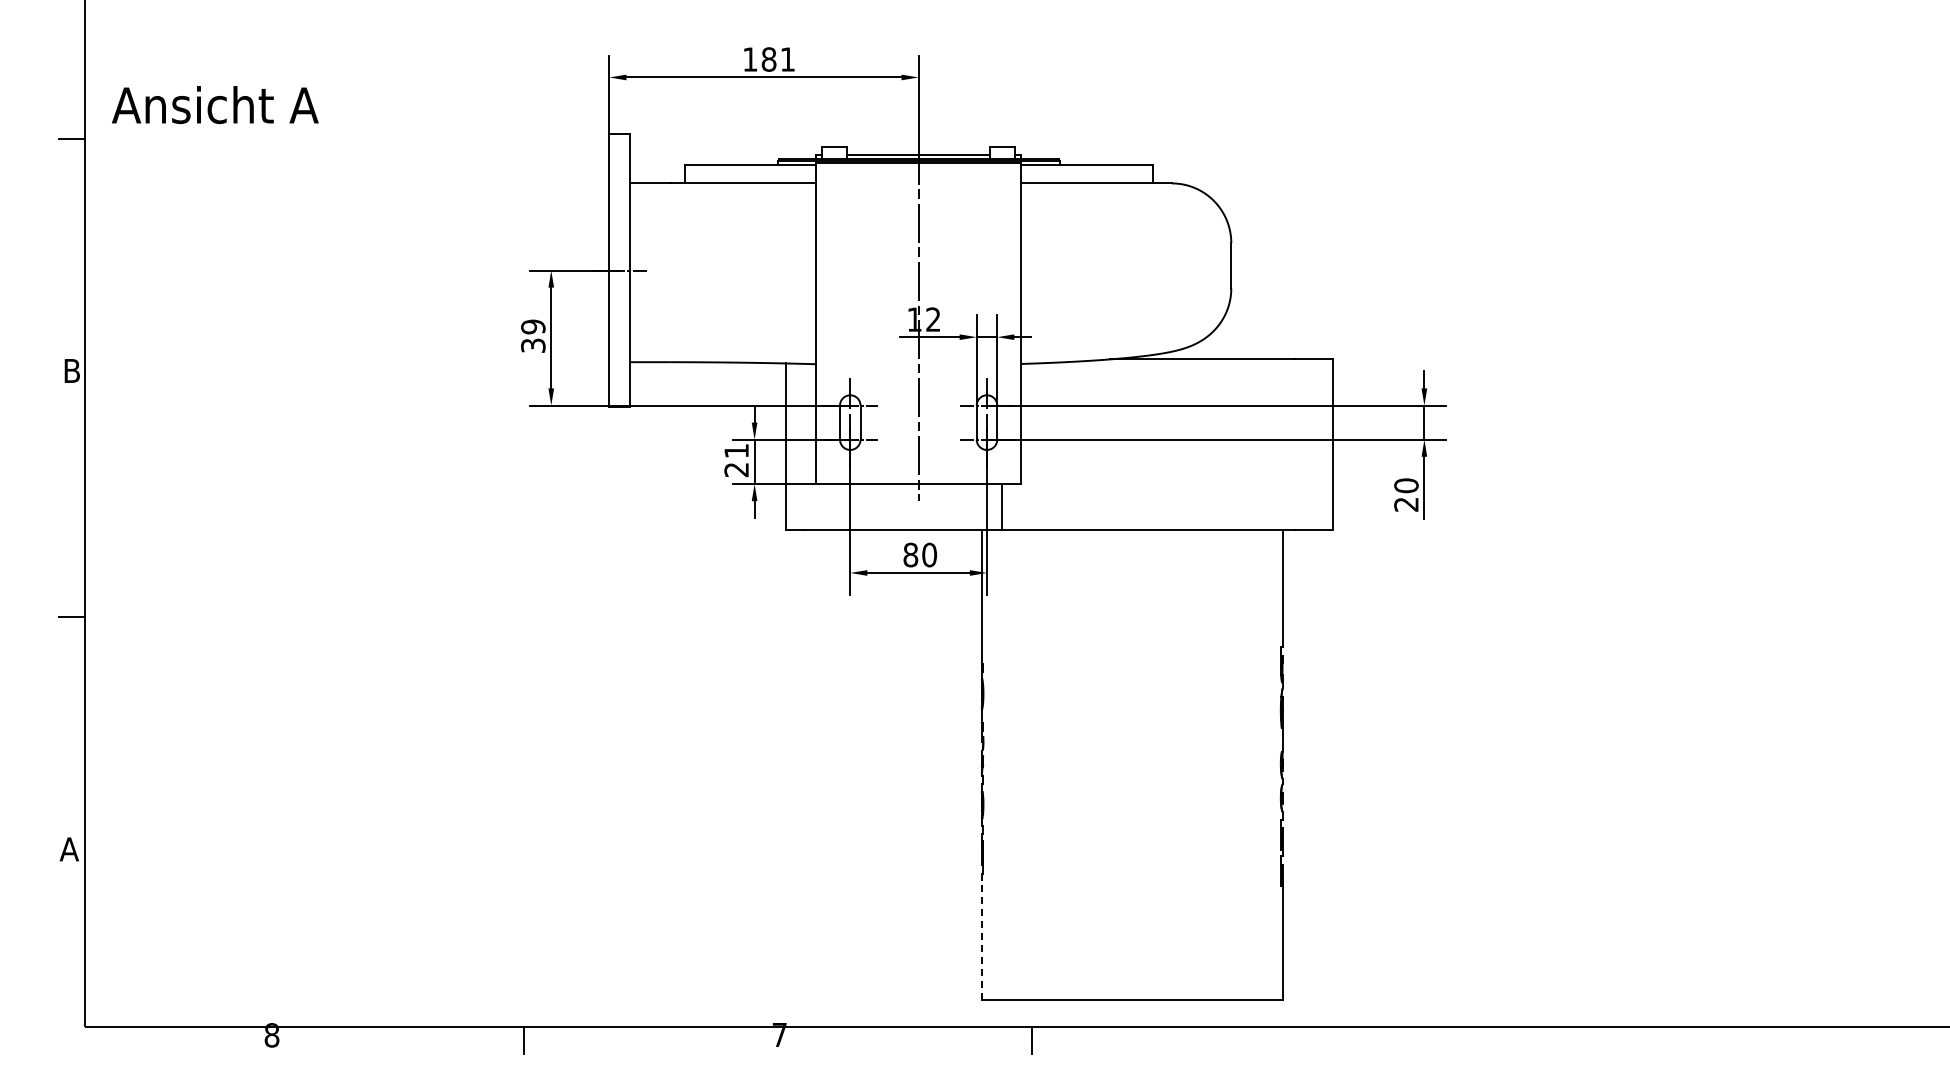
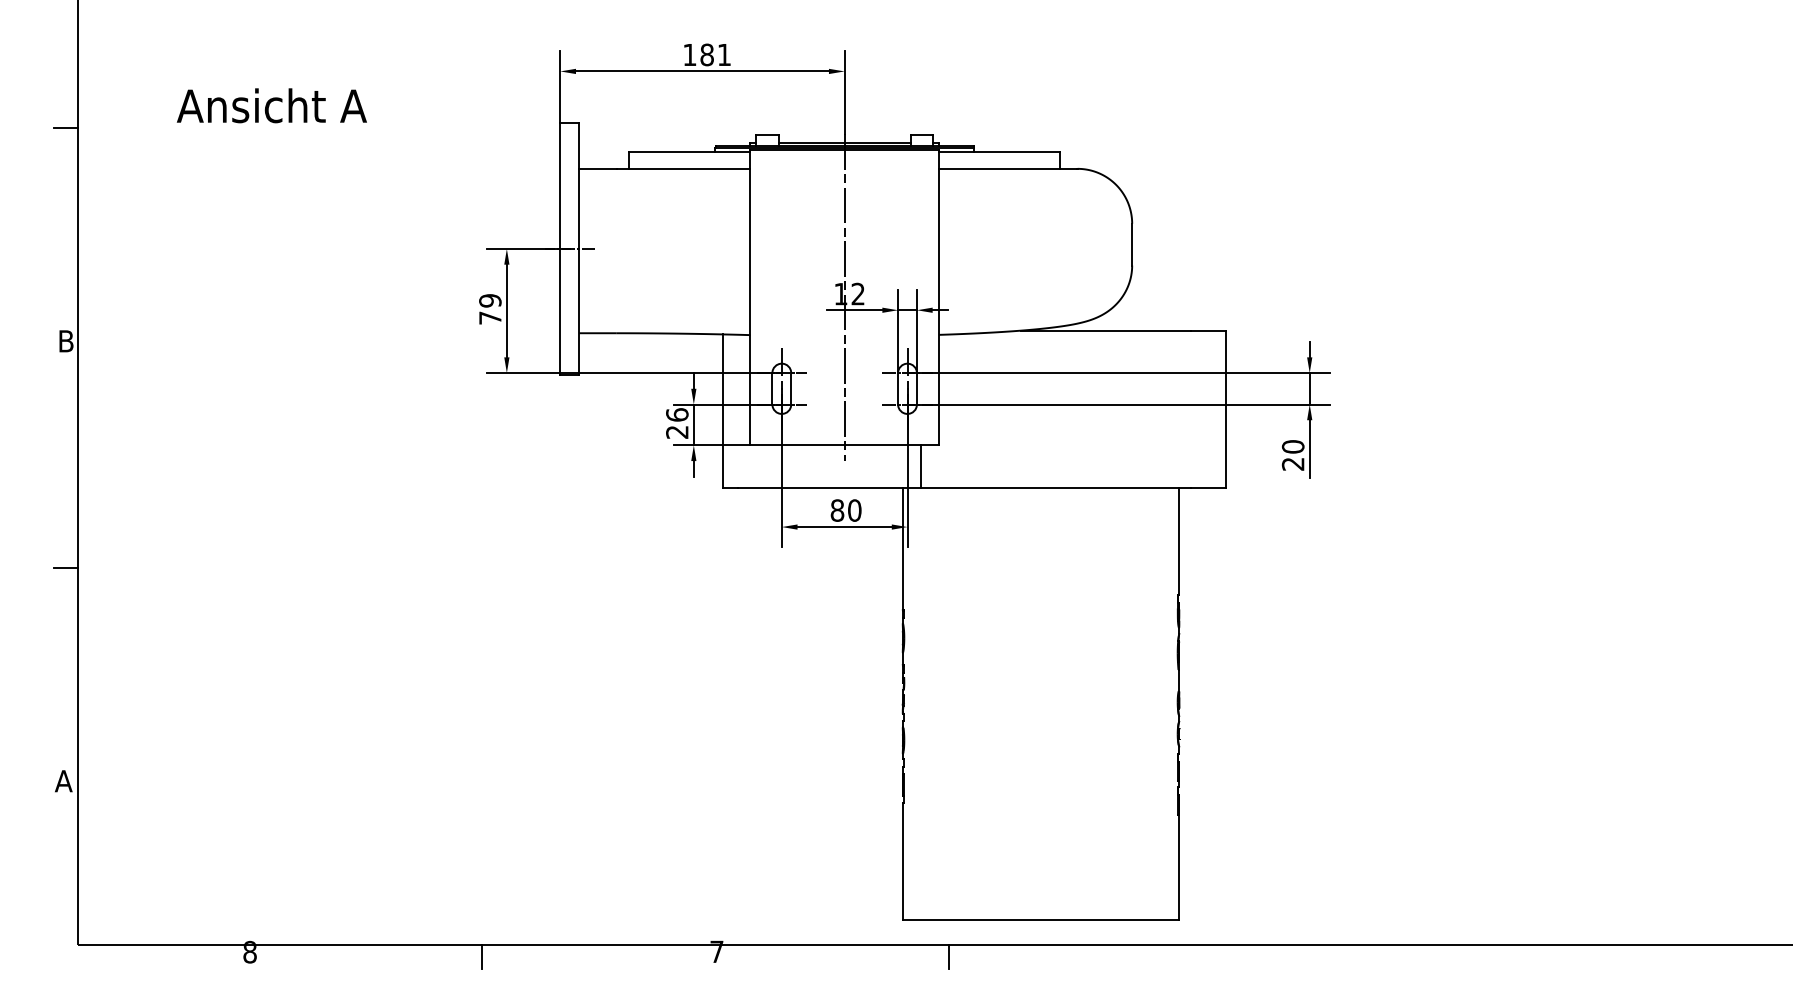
text: (214, 104) -> (271, 105), moved
text: (533, 345) -> (490, 317), 39 -> 79
text: (736, 450) -> (677, 414), 21 -> 26
line: (981, 936) -> (902, 861), dashed -> solid

